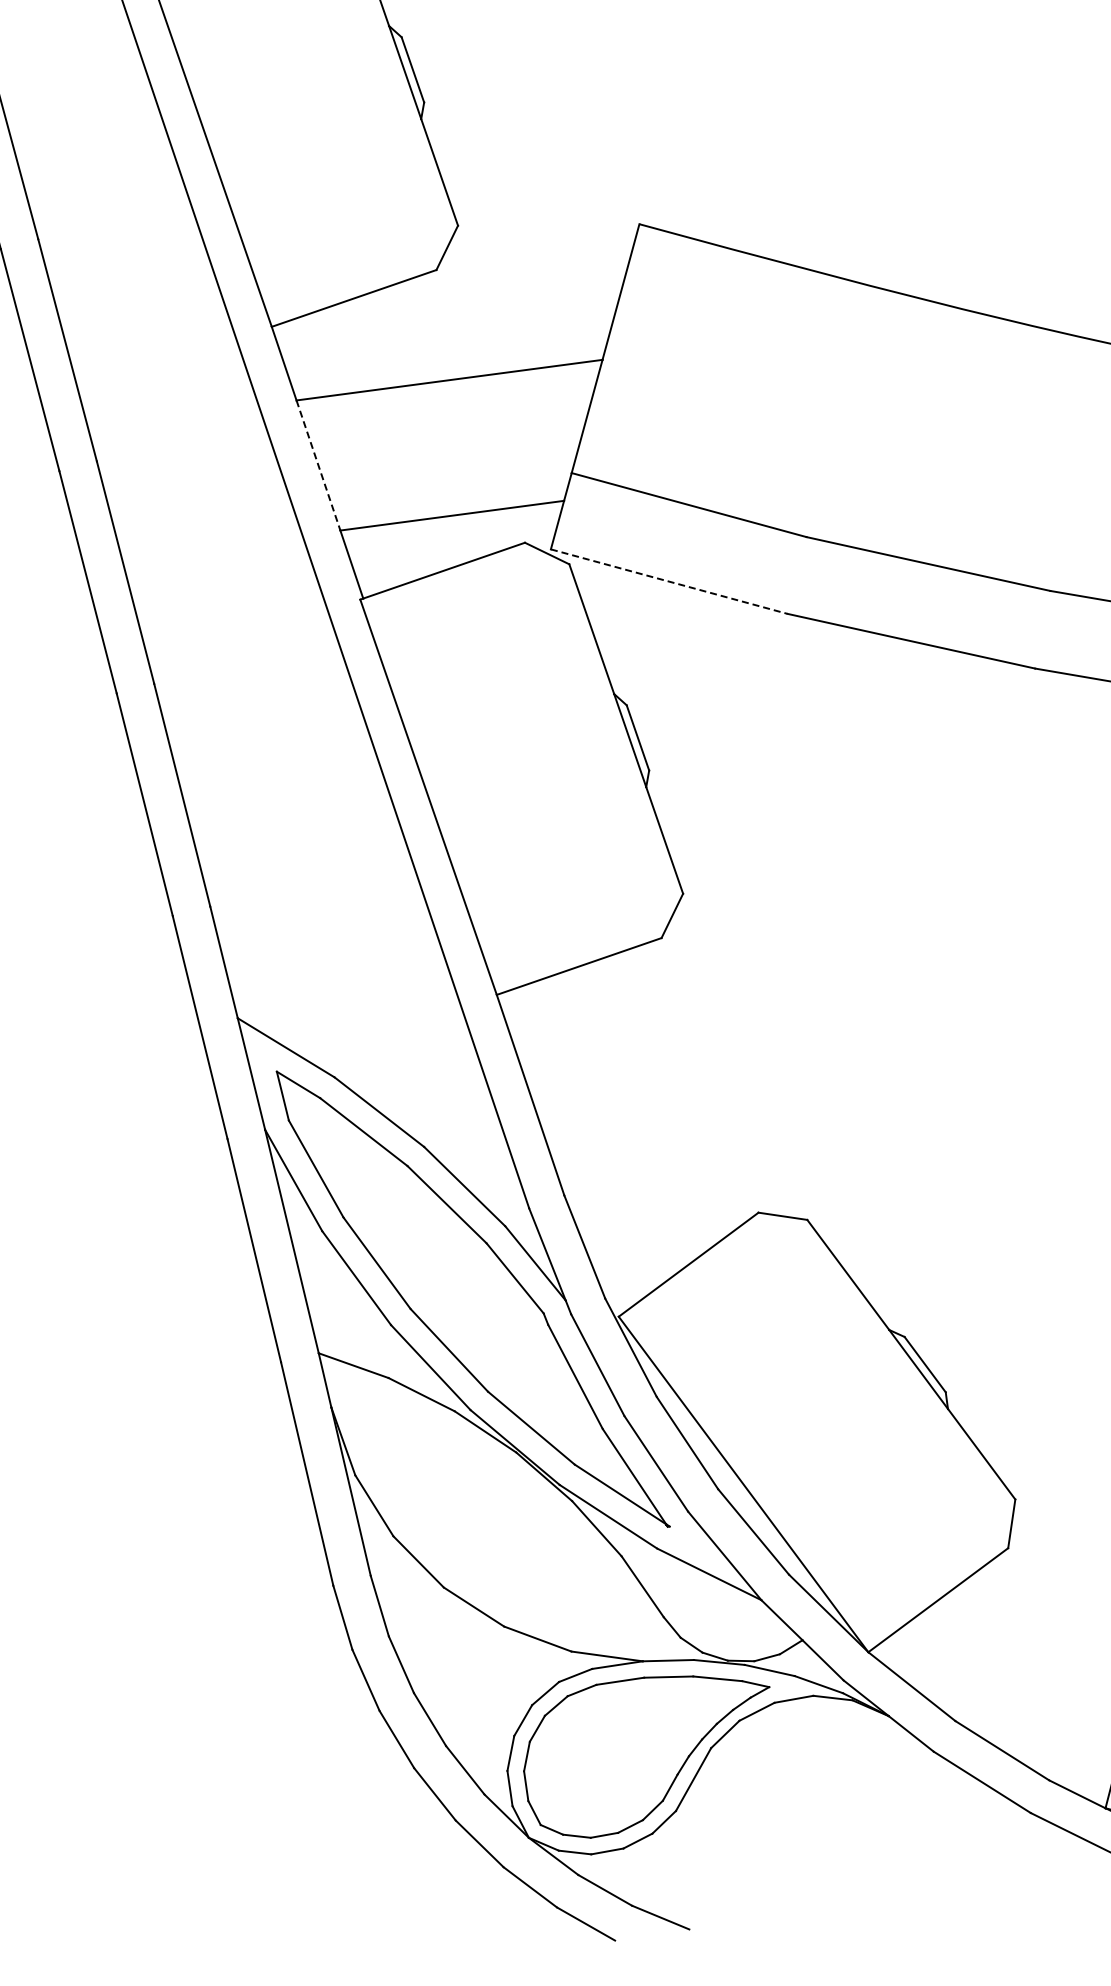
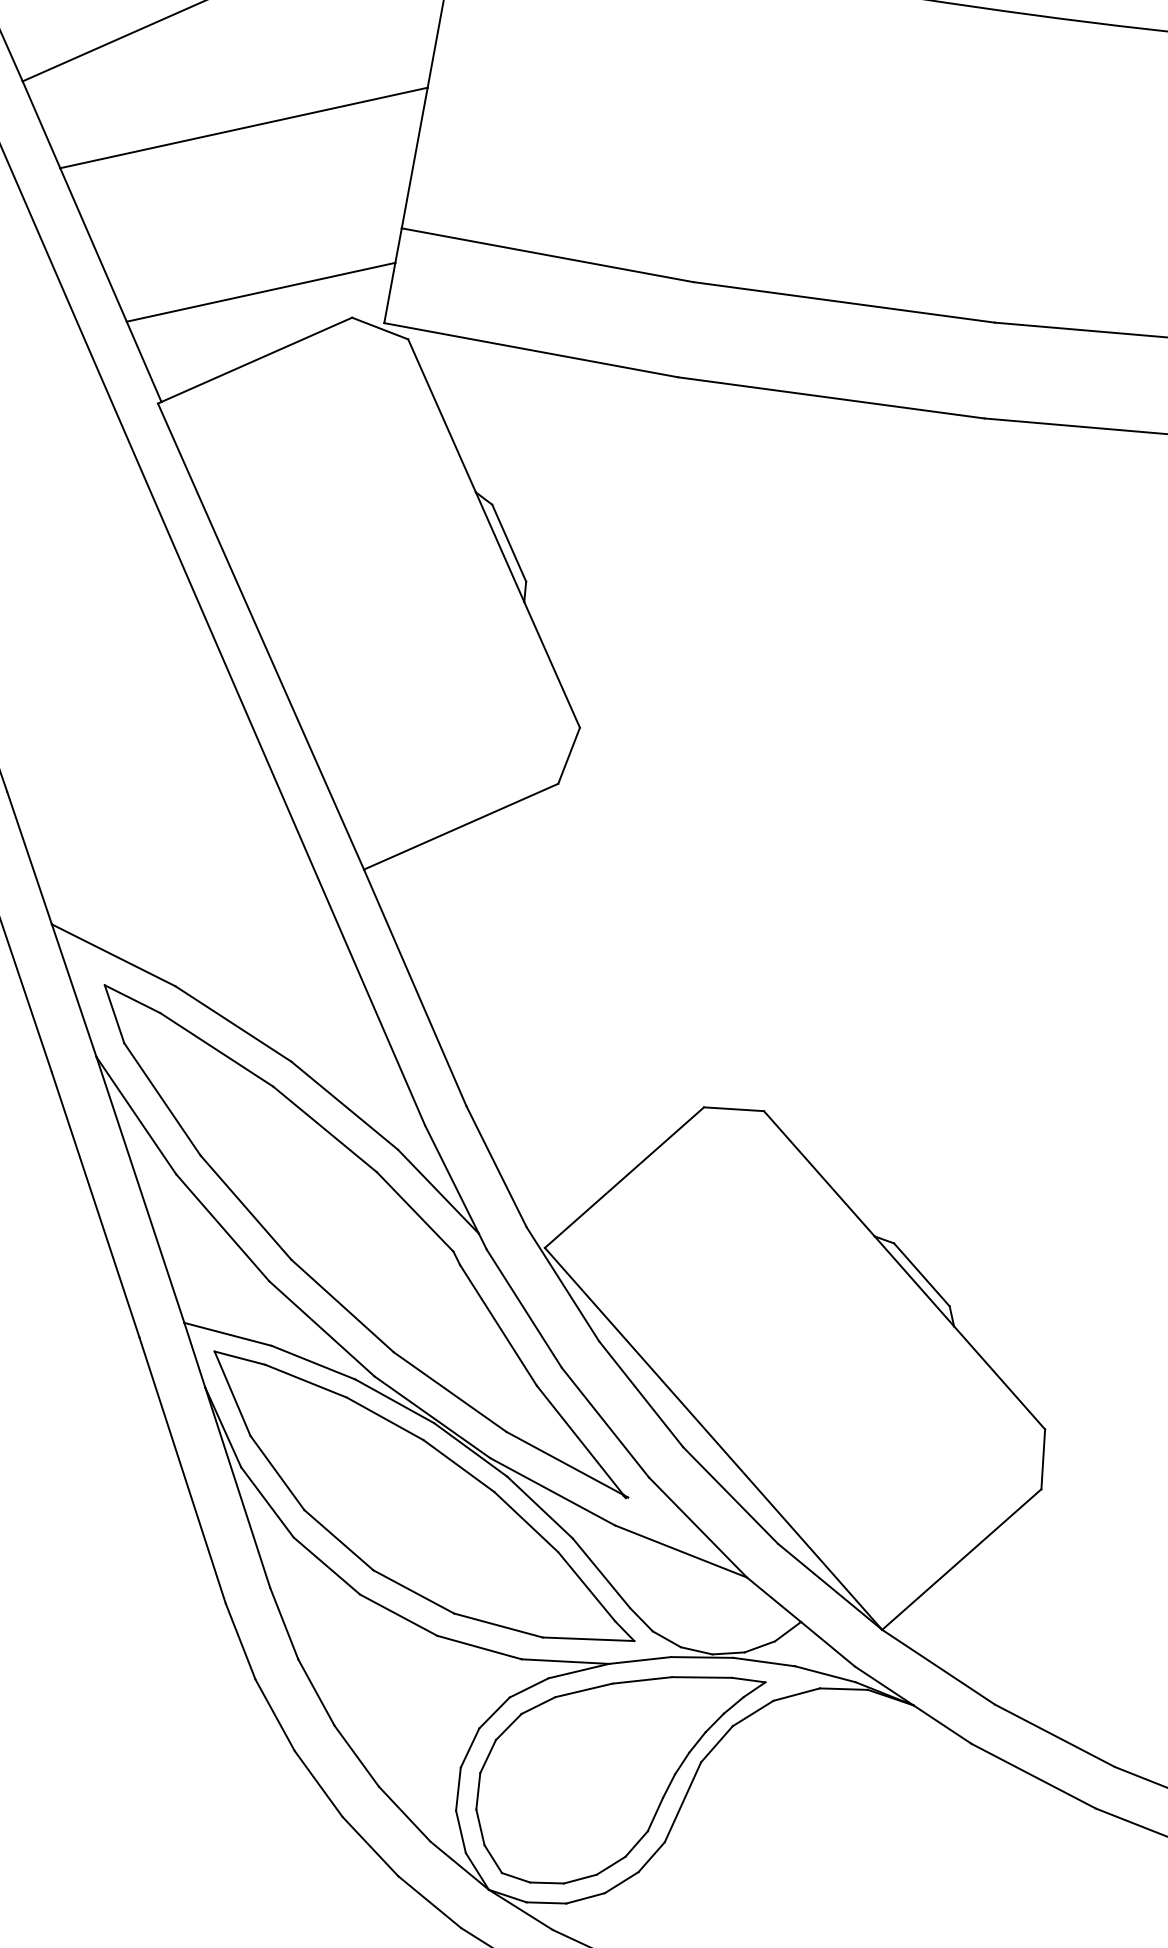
line: (318, 465) -> (93, 244), dashed -> solid
line: (669, 581) -> (531, 350), dashed -> solid
part: (502, 1511) -> (423, 1496), added

